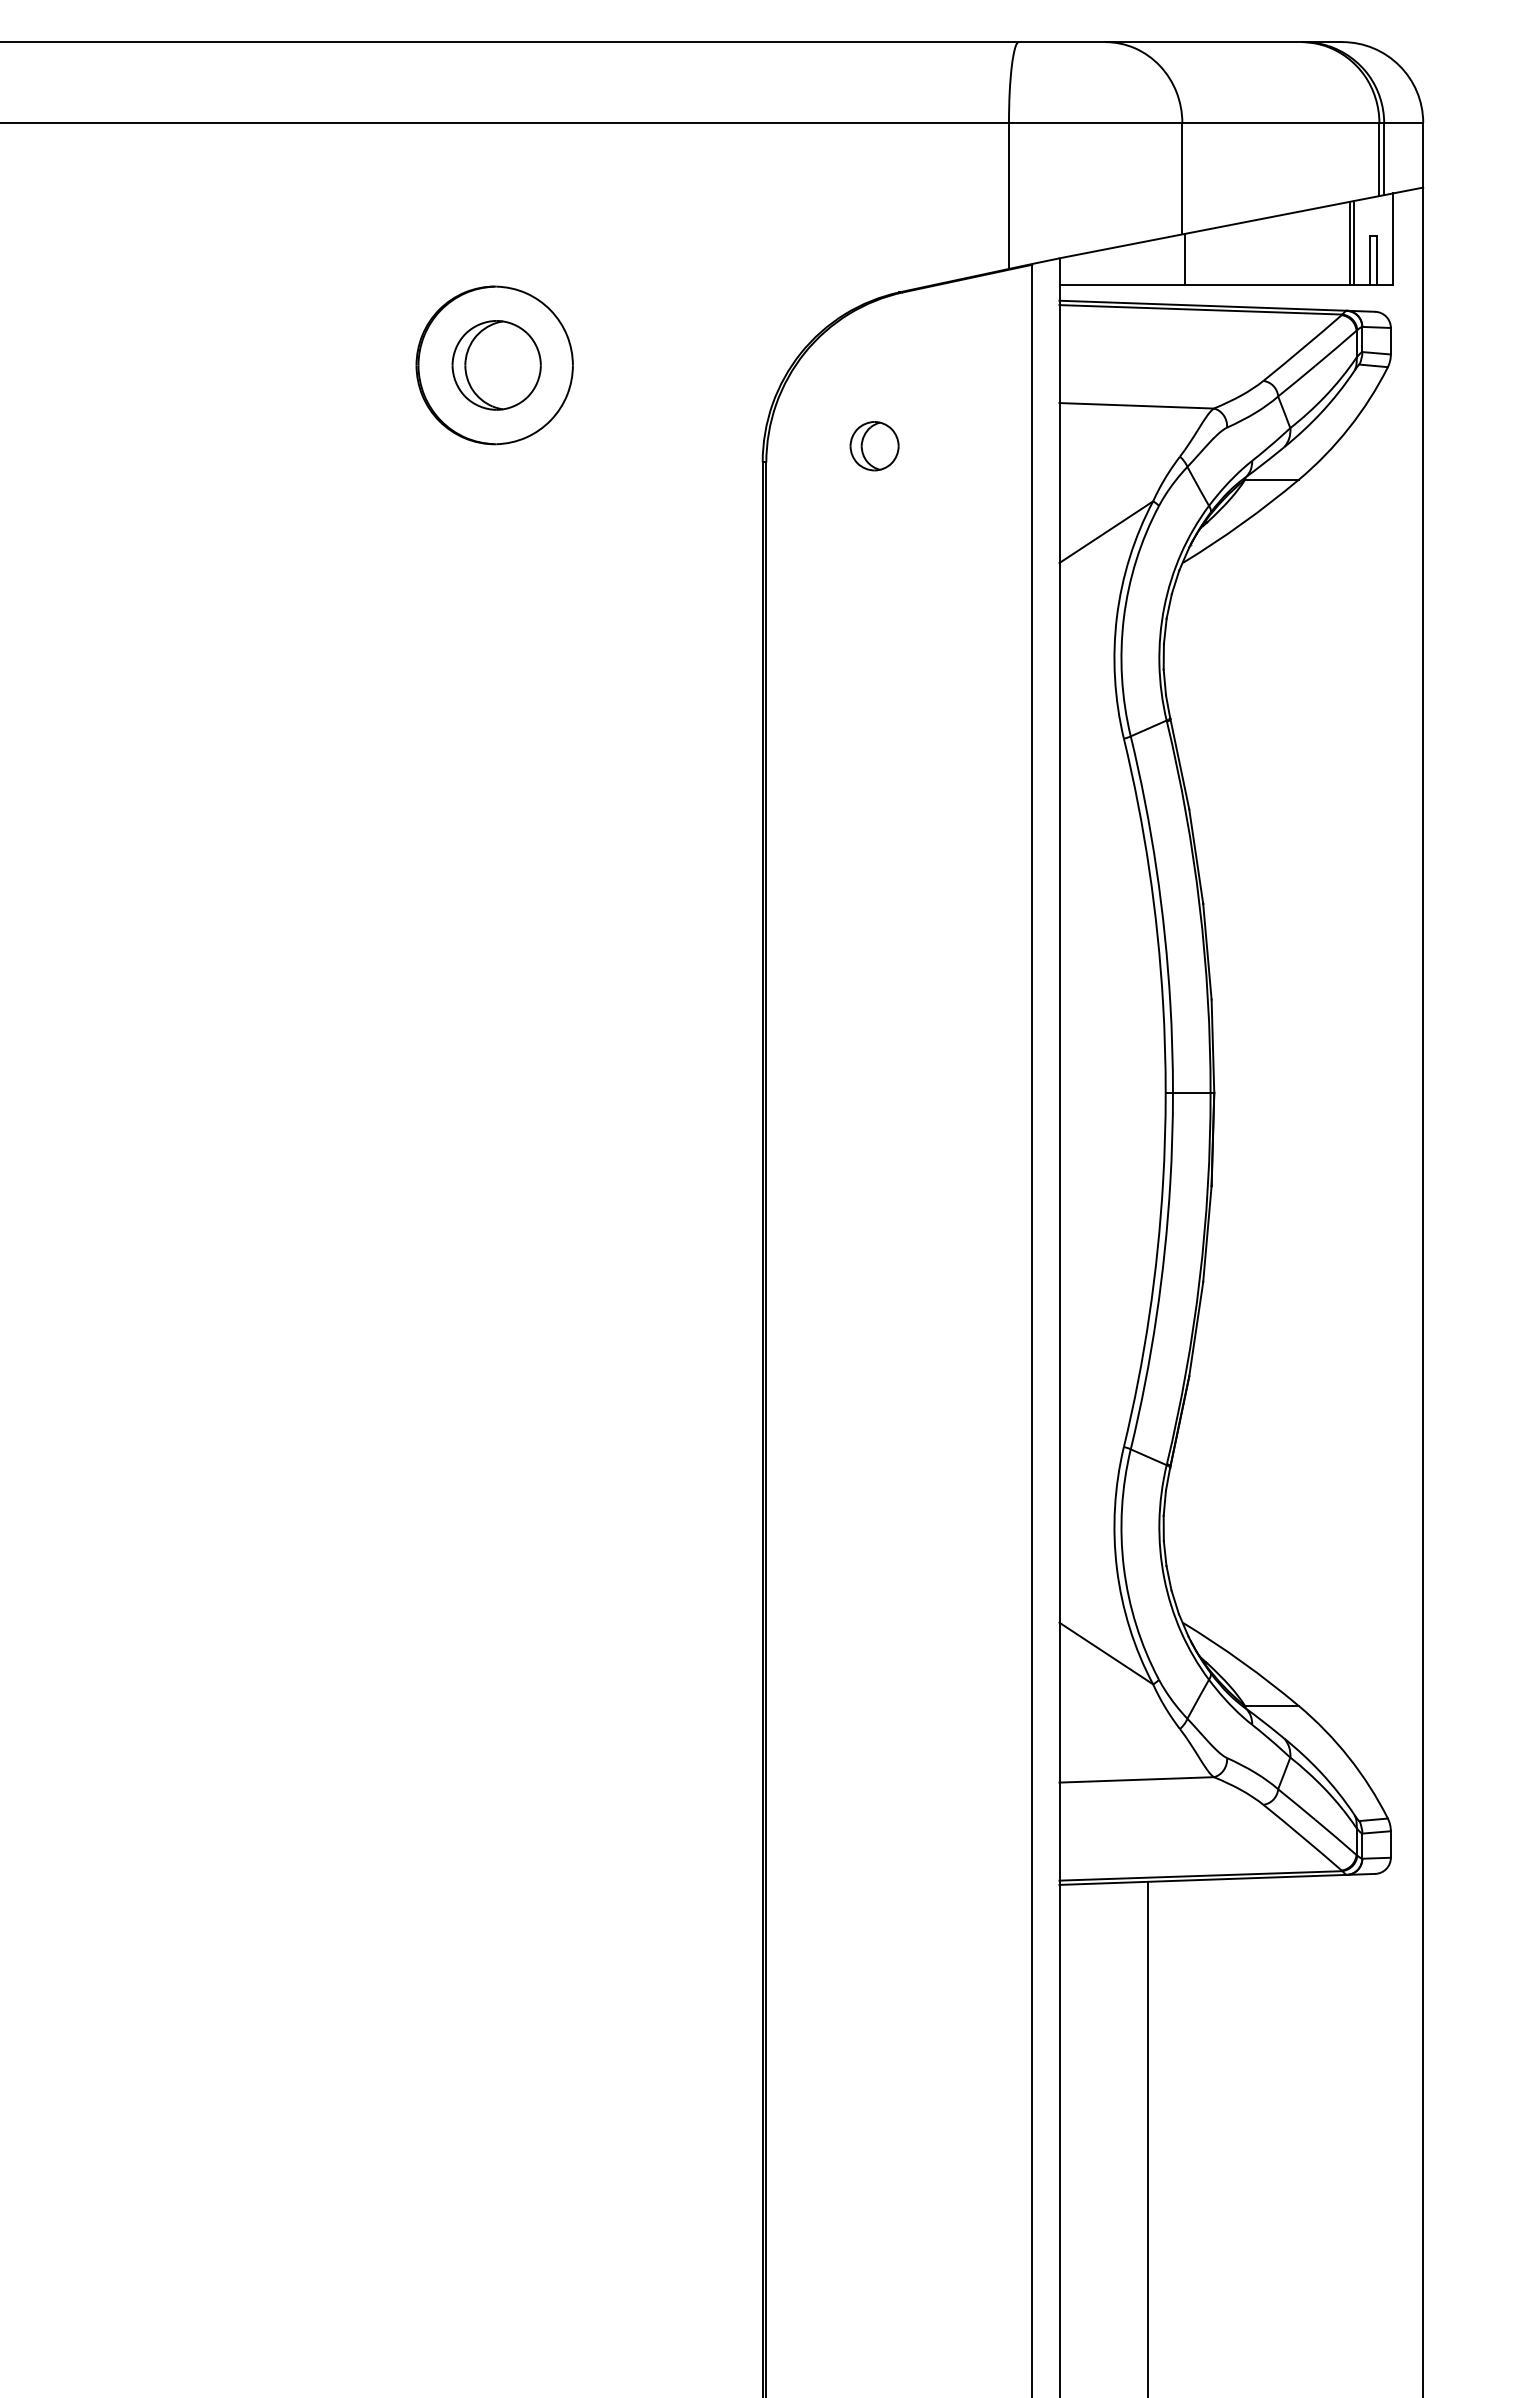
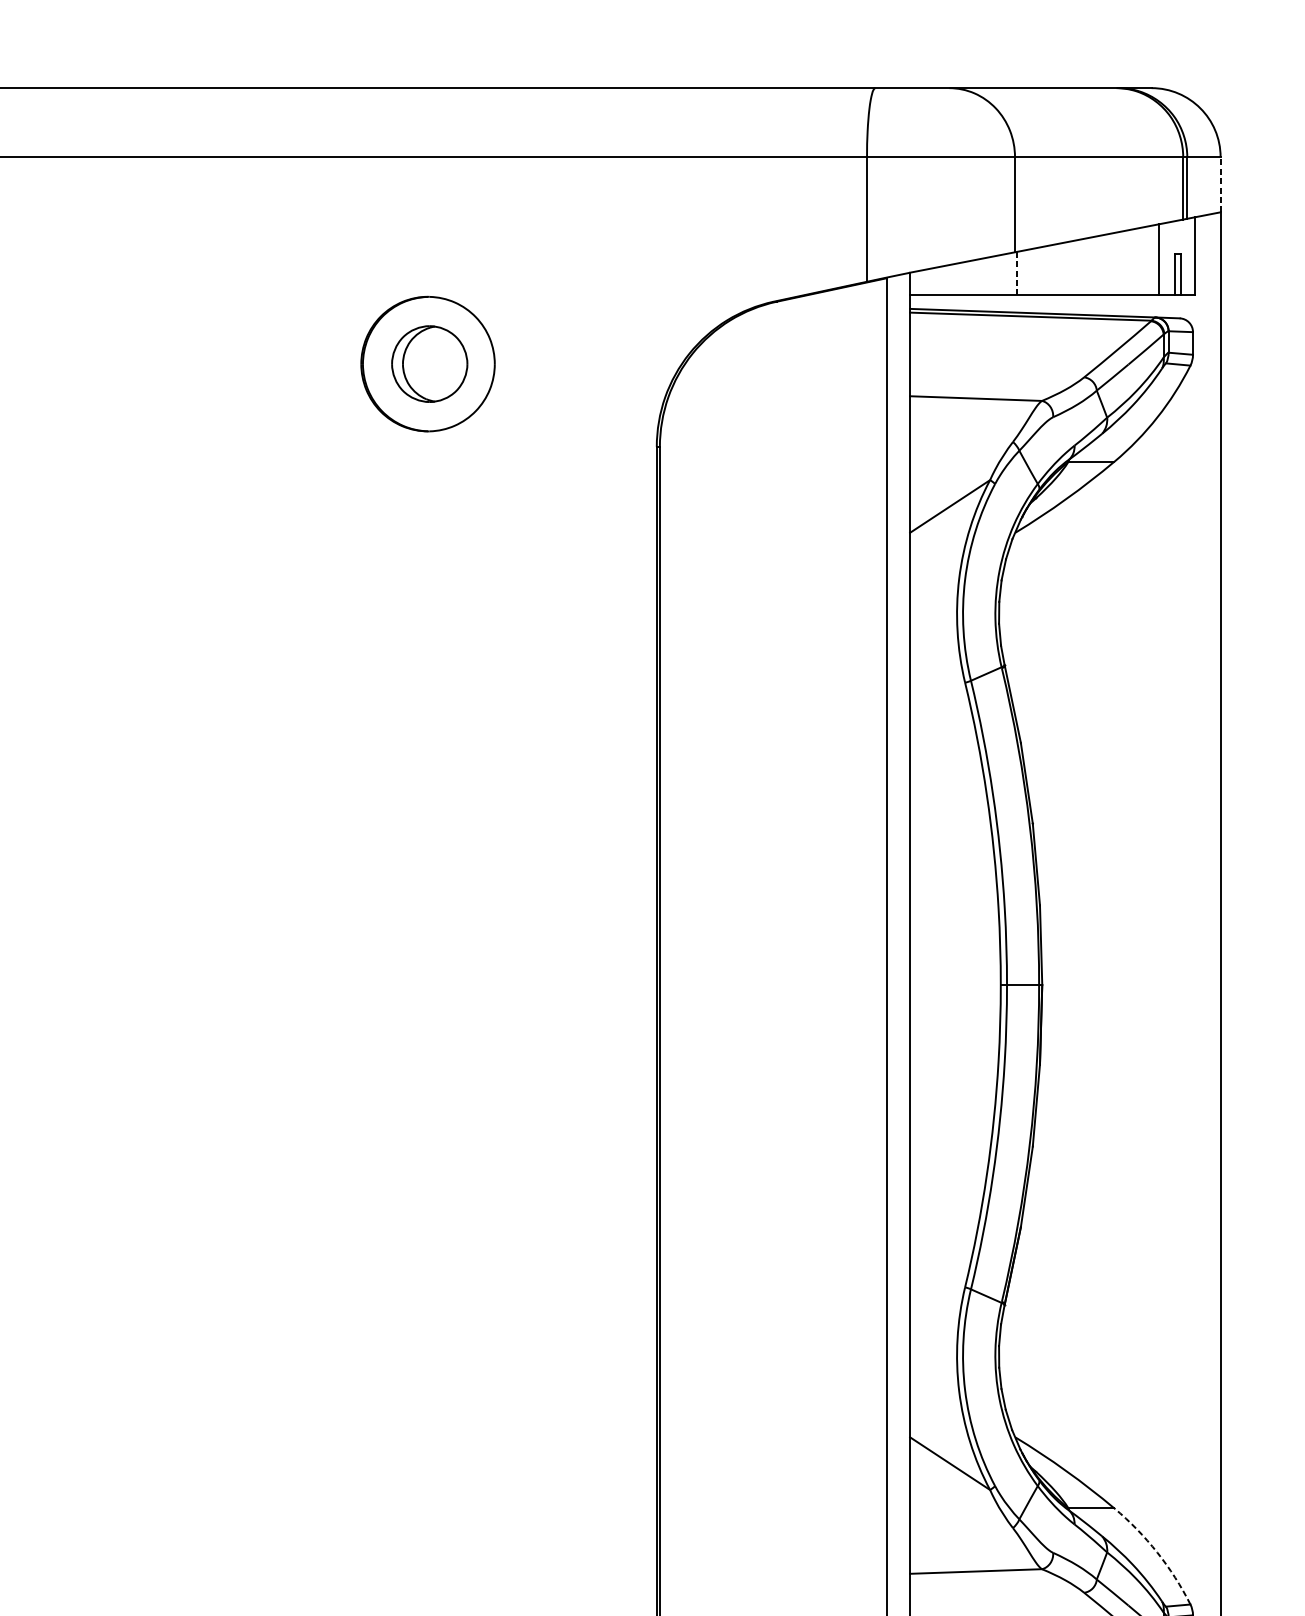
line: (1423, 154) -> (1220, 184), solid -> dashed
line: (1354, 242) -> (1161, 259), removed
line: (1184, 259) -> (1016, 273), solid -> dashed
part: (874, 446) -> (752, 433), removed
arc: (1349, 1757) -> (1157, 1552), solid -> dashed

